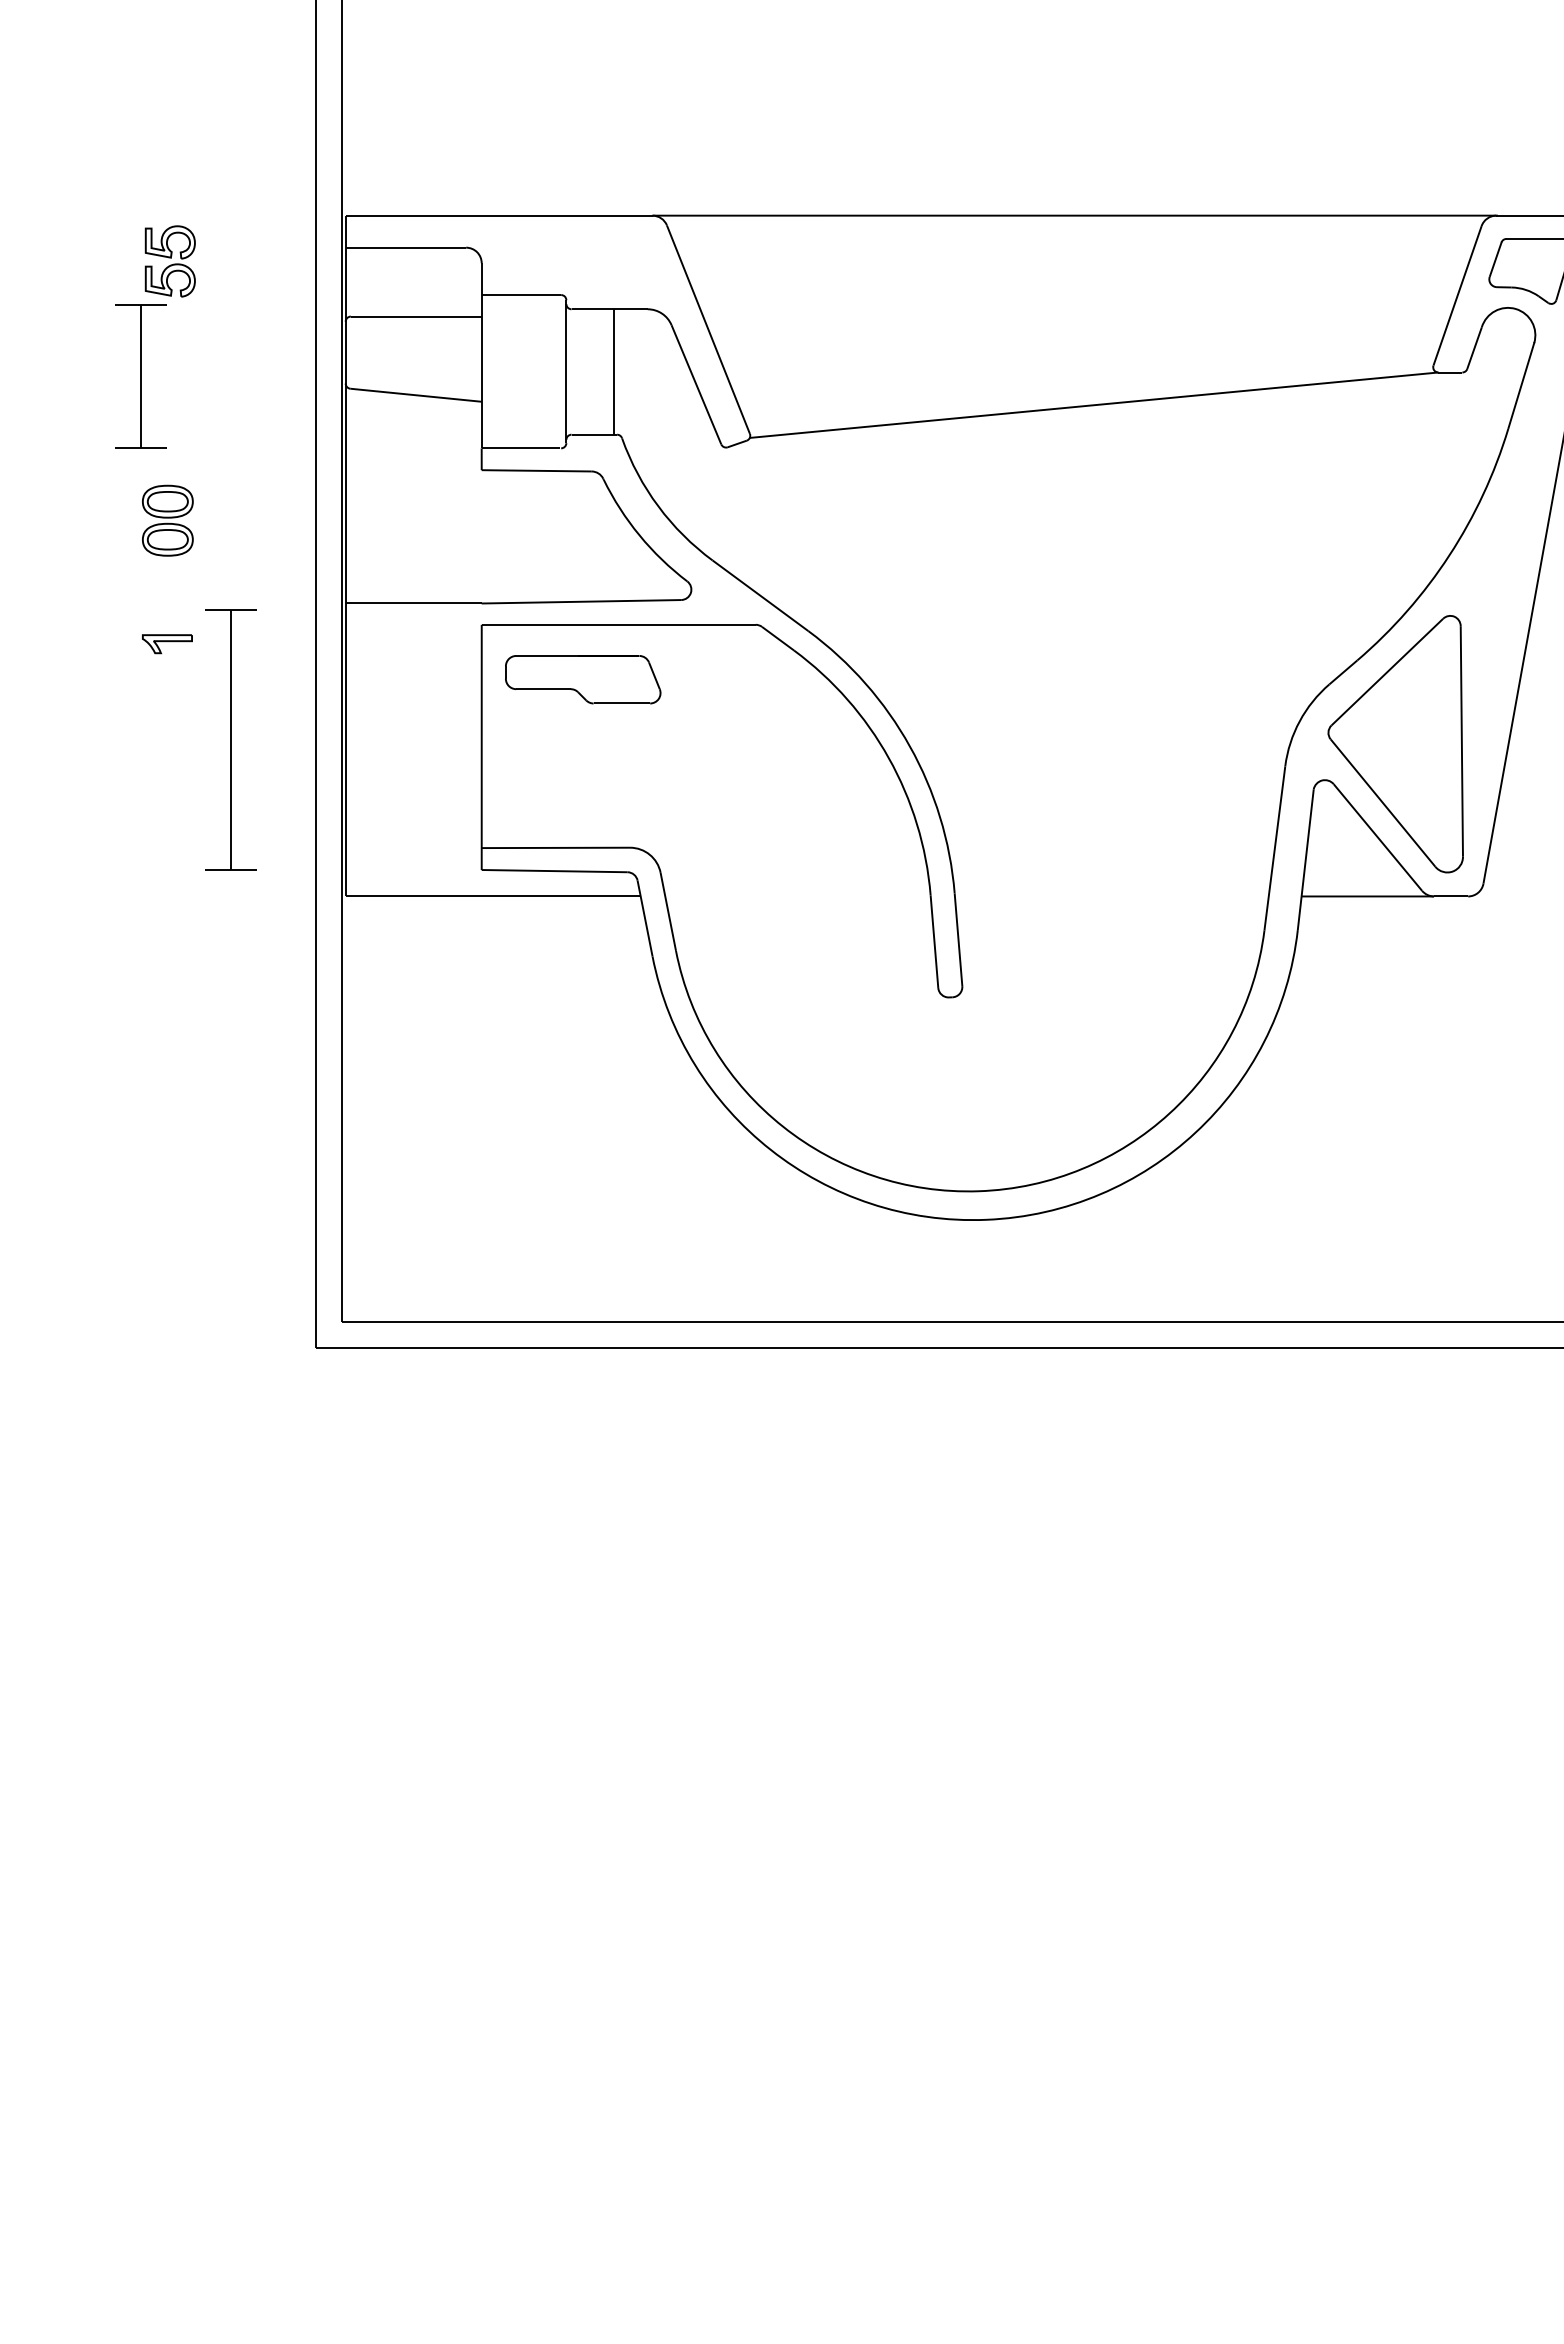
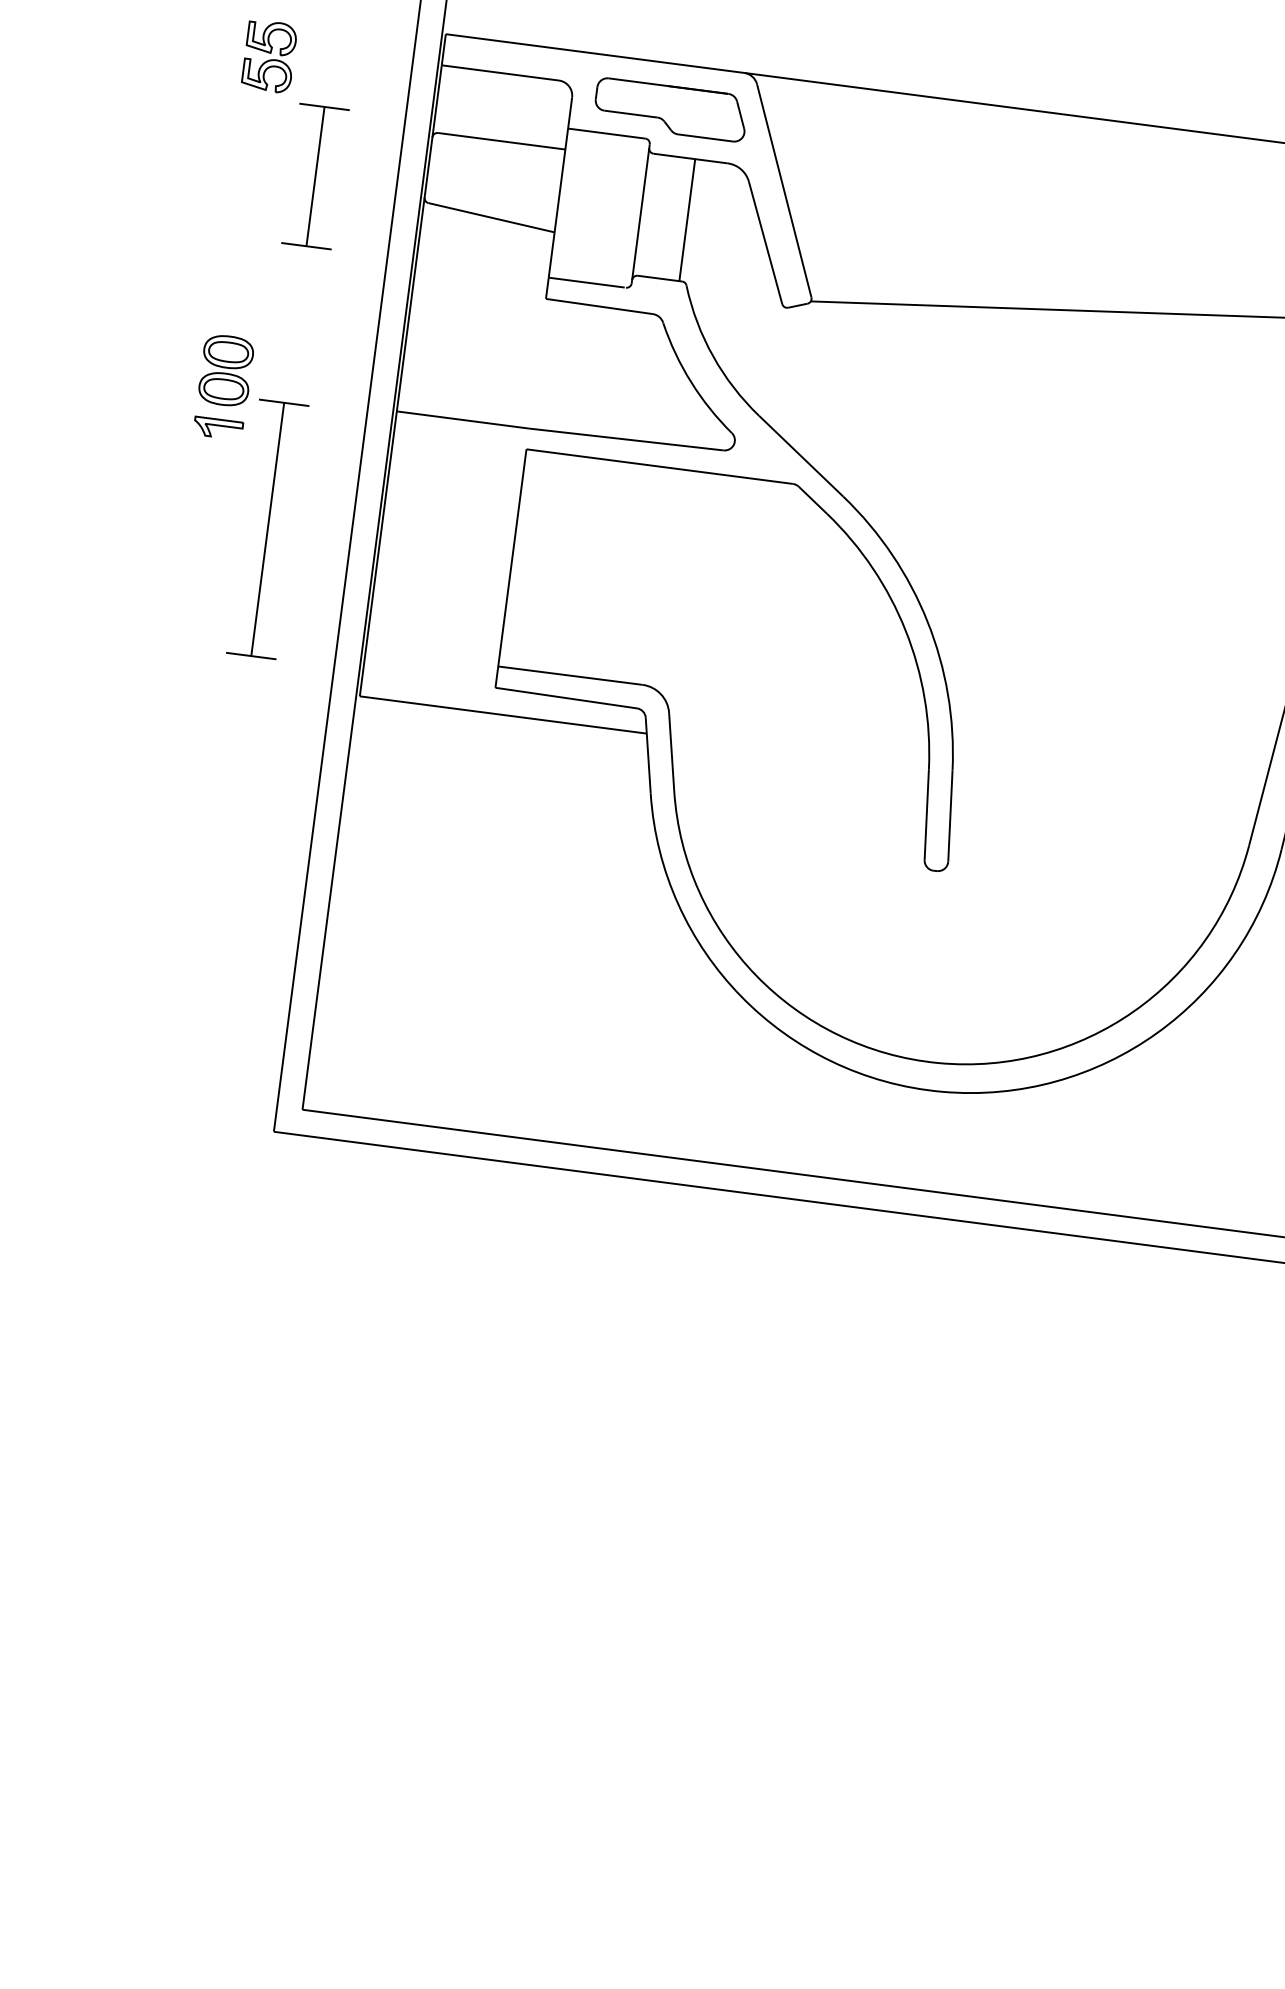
part: (140, 376) -> (315, 176), moved
part: (167, 520) -> (225, 370), moved
part: (583, 679) -> (671, 109), moved

